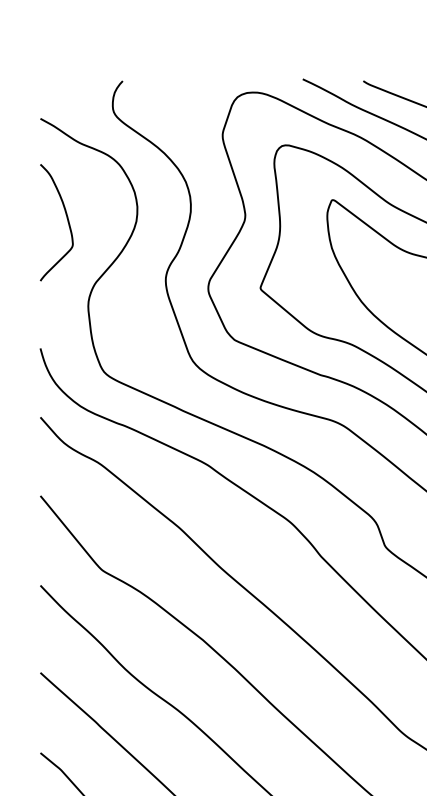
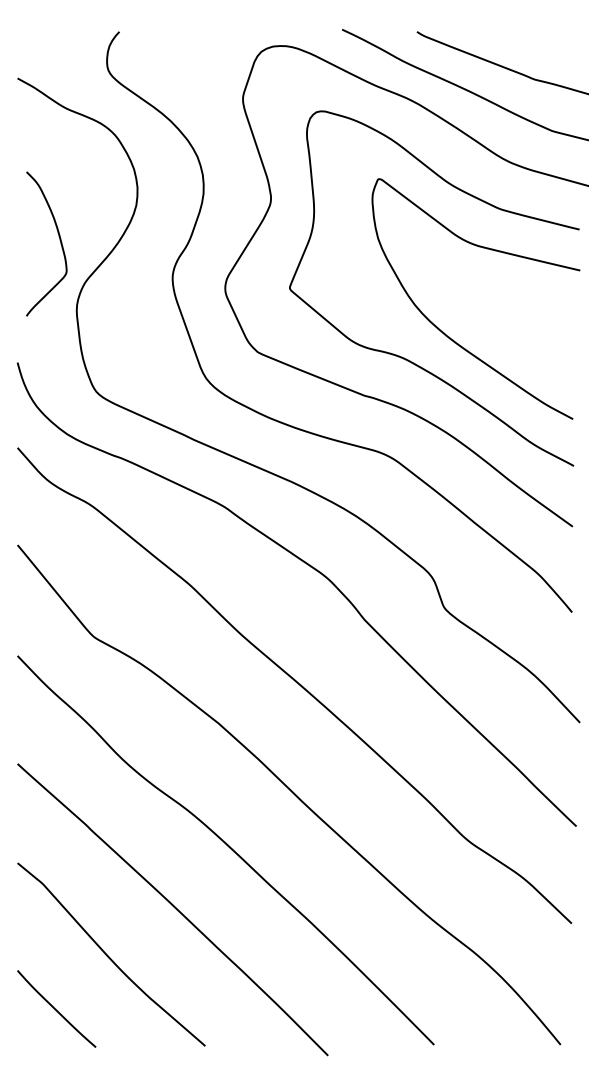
curve: (67, 219) -> (59, 240), moved

